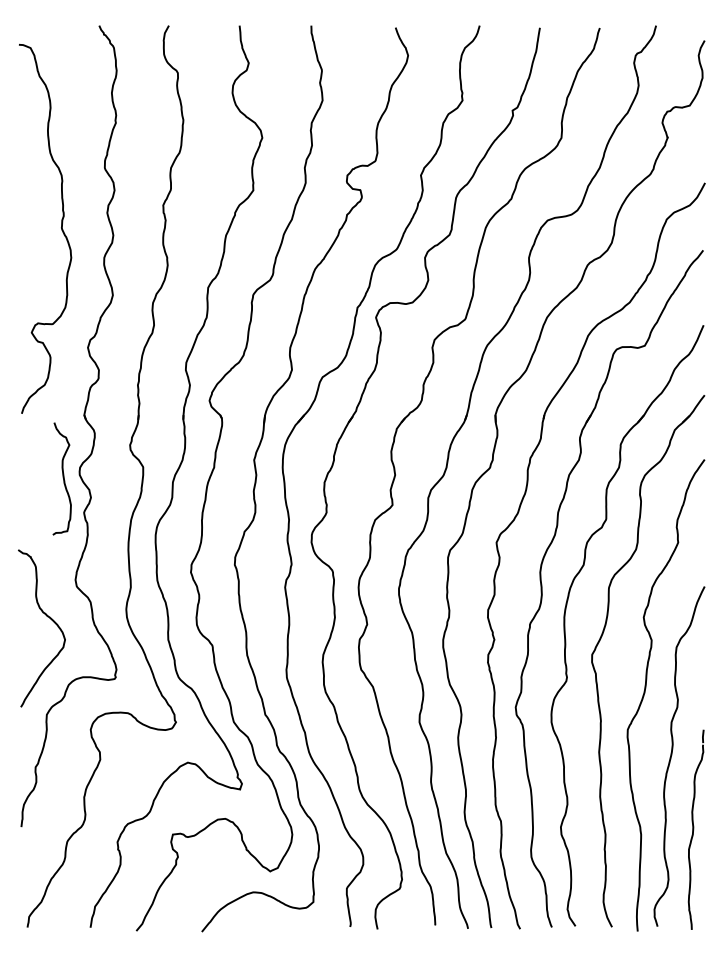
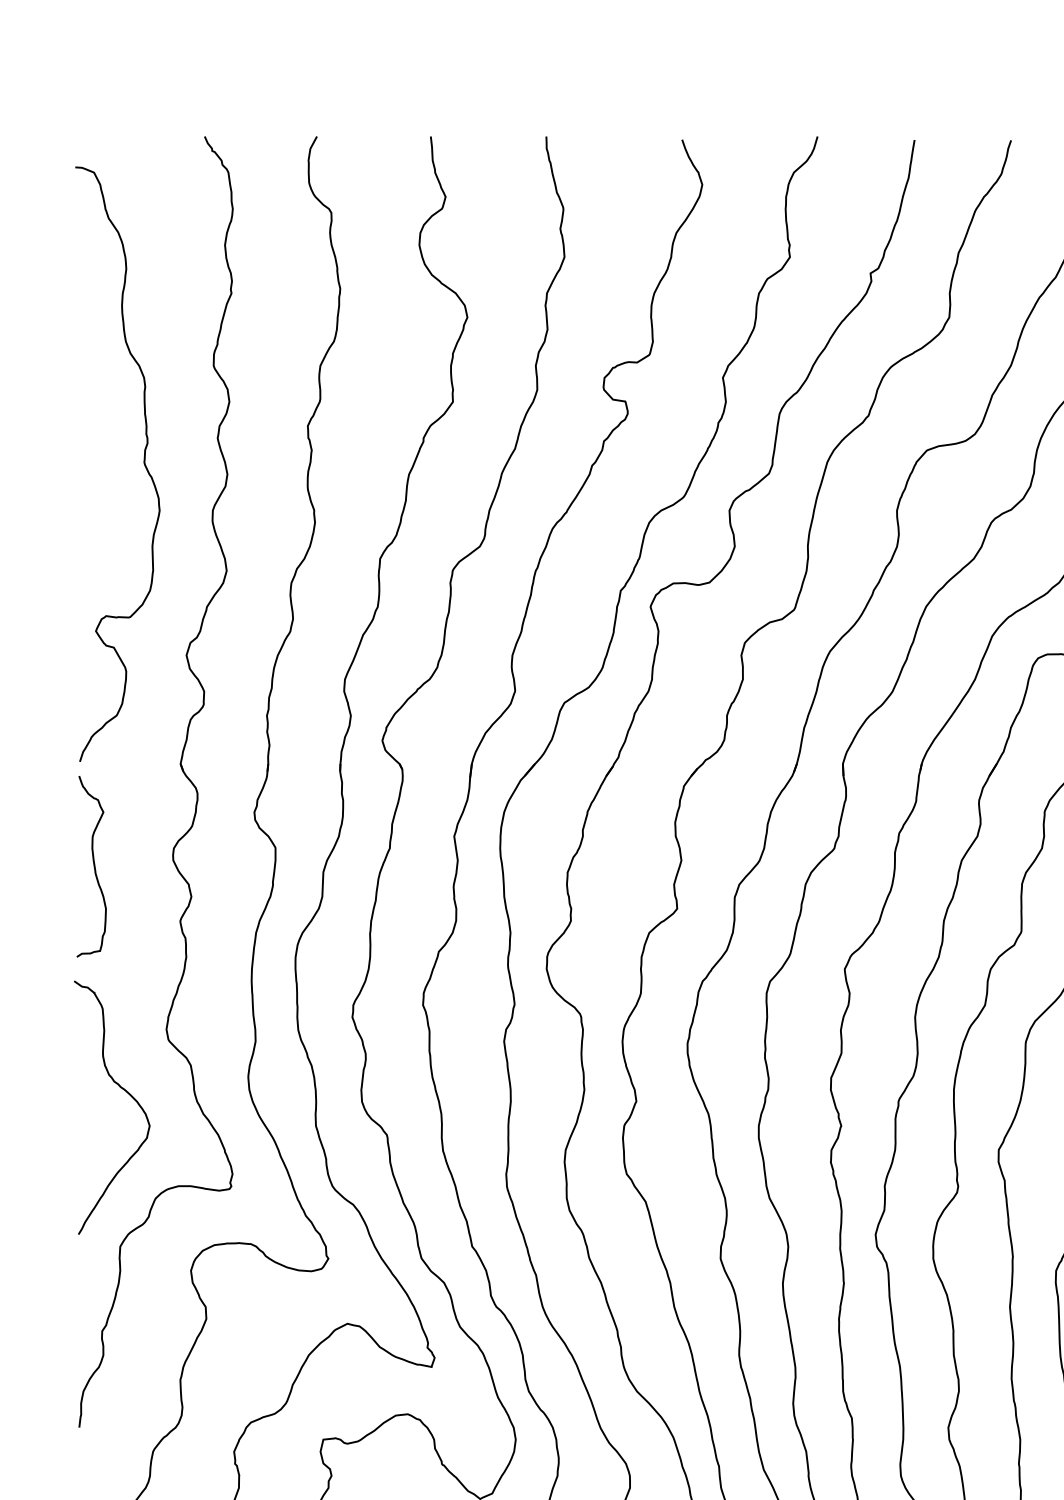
curve: (62, 477) -> (92, 864), moved

